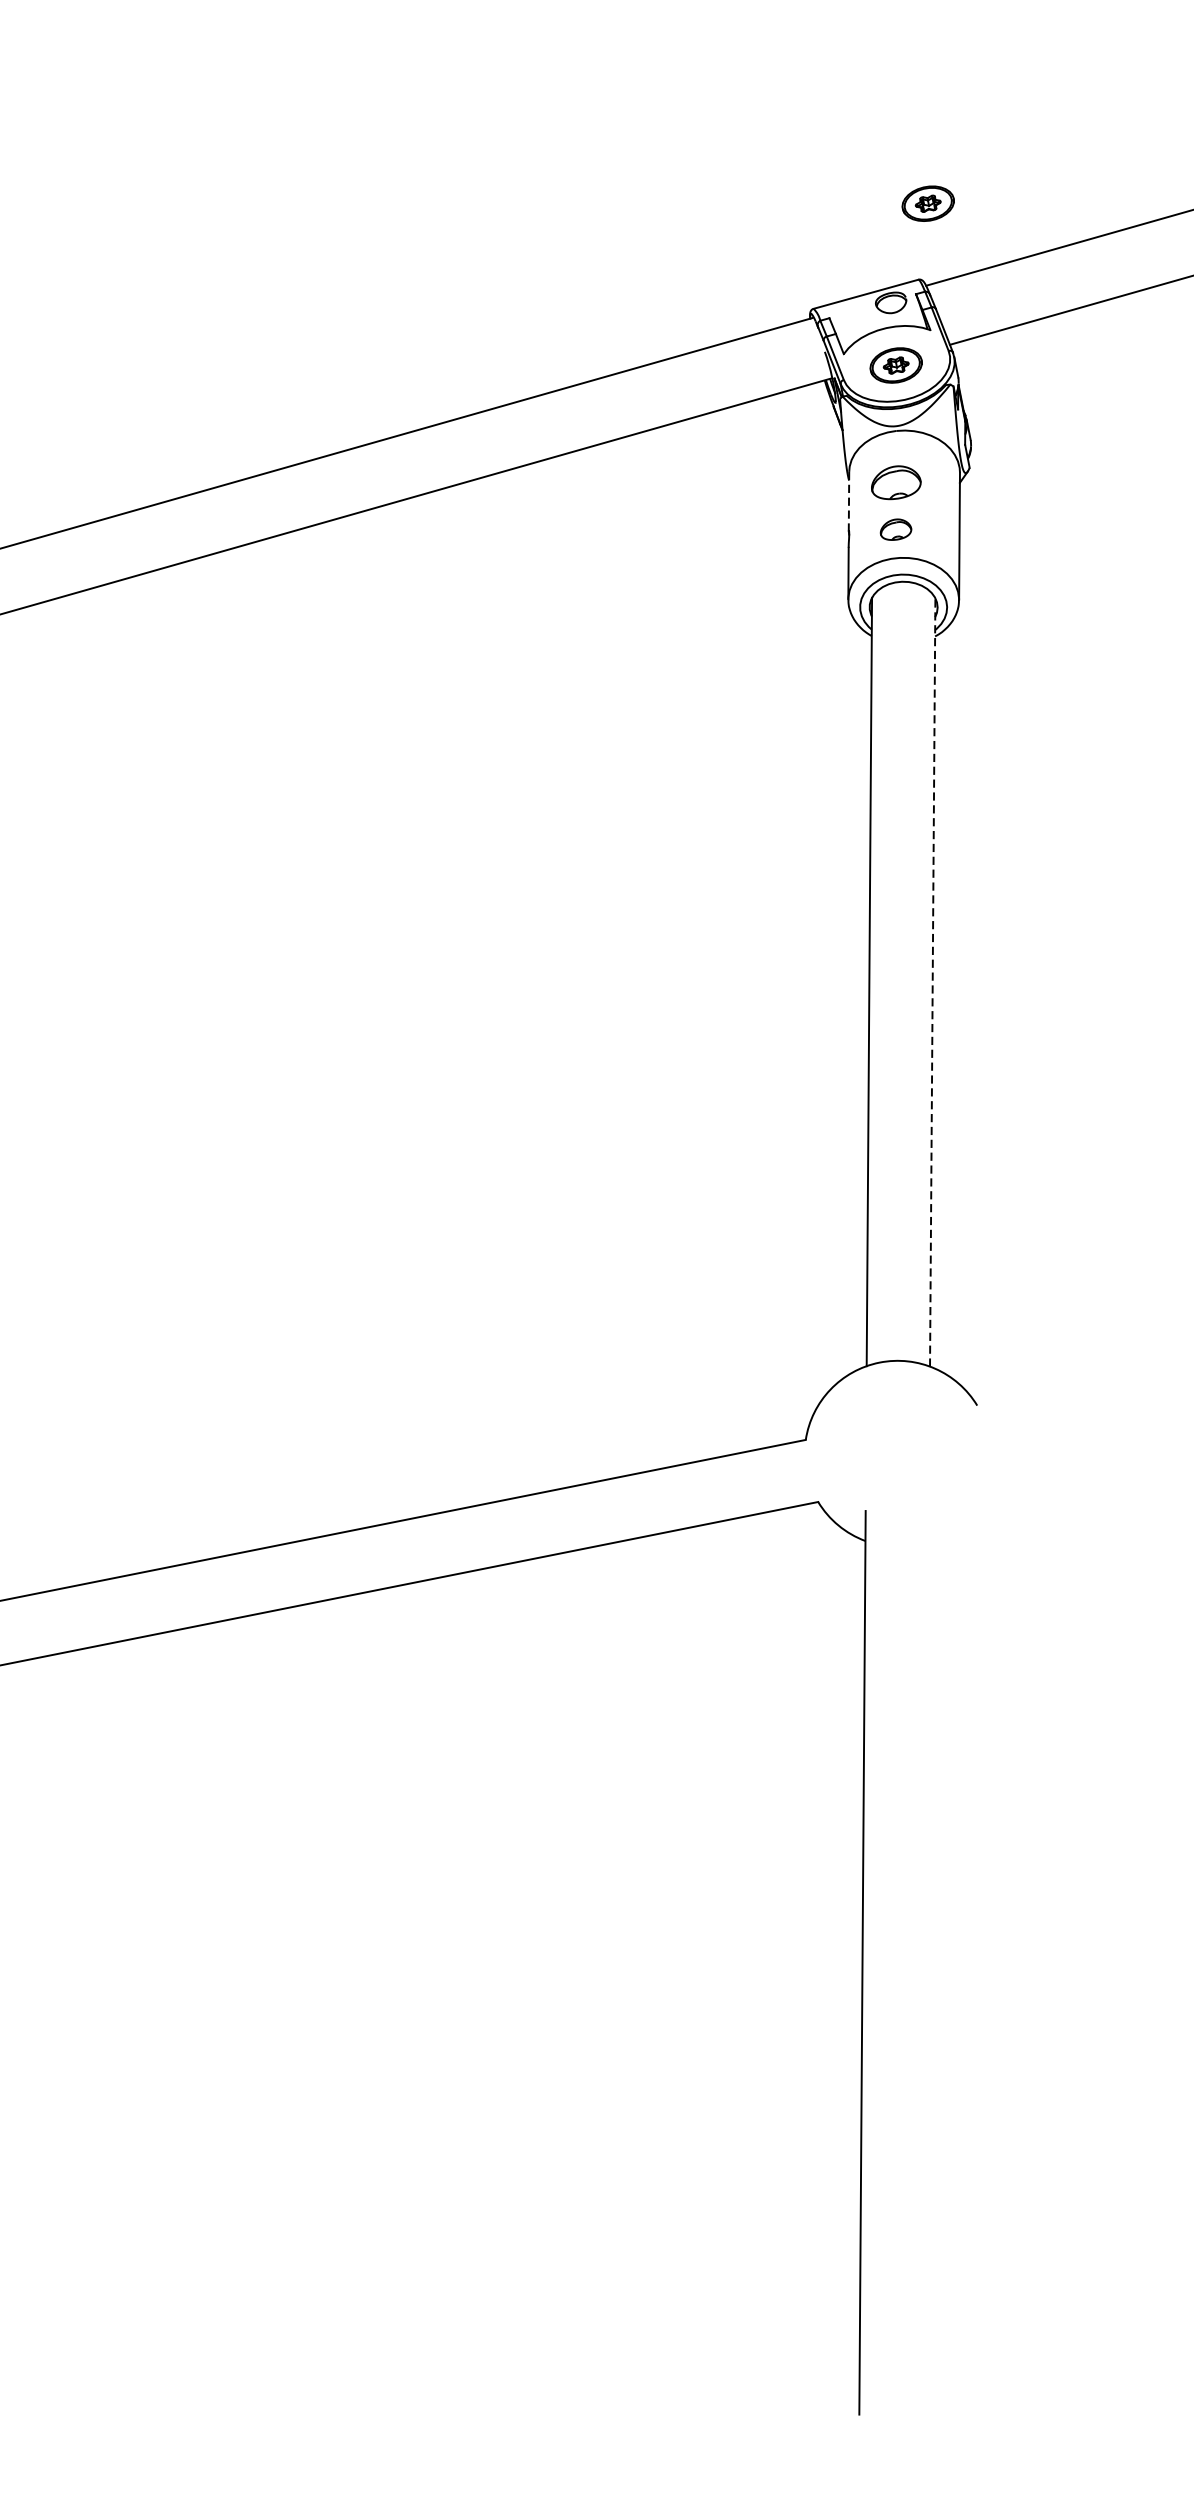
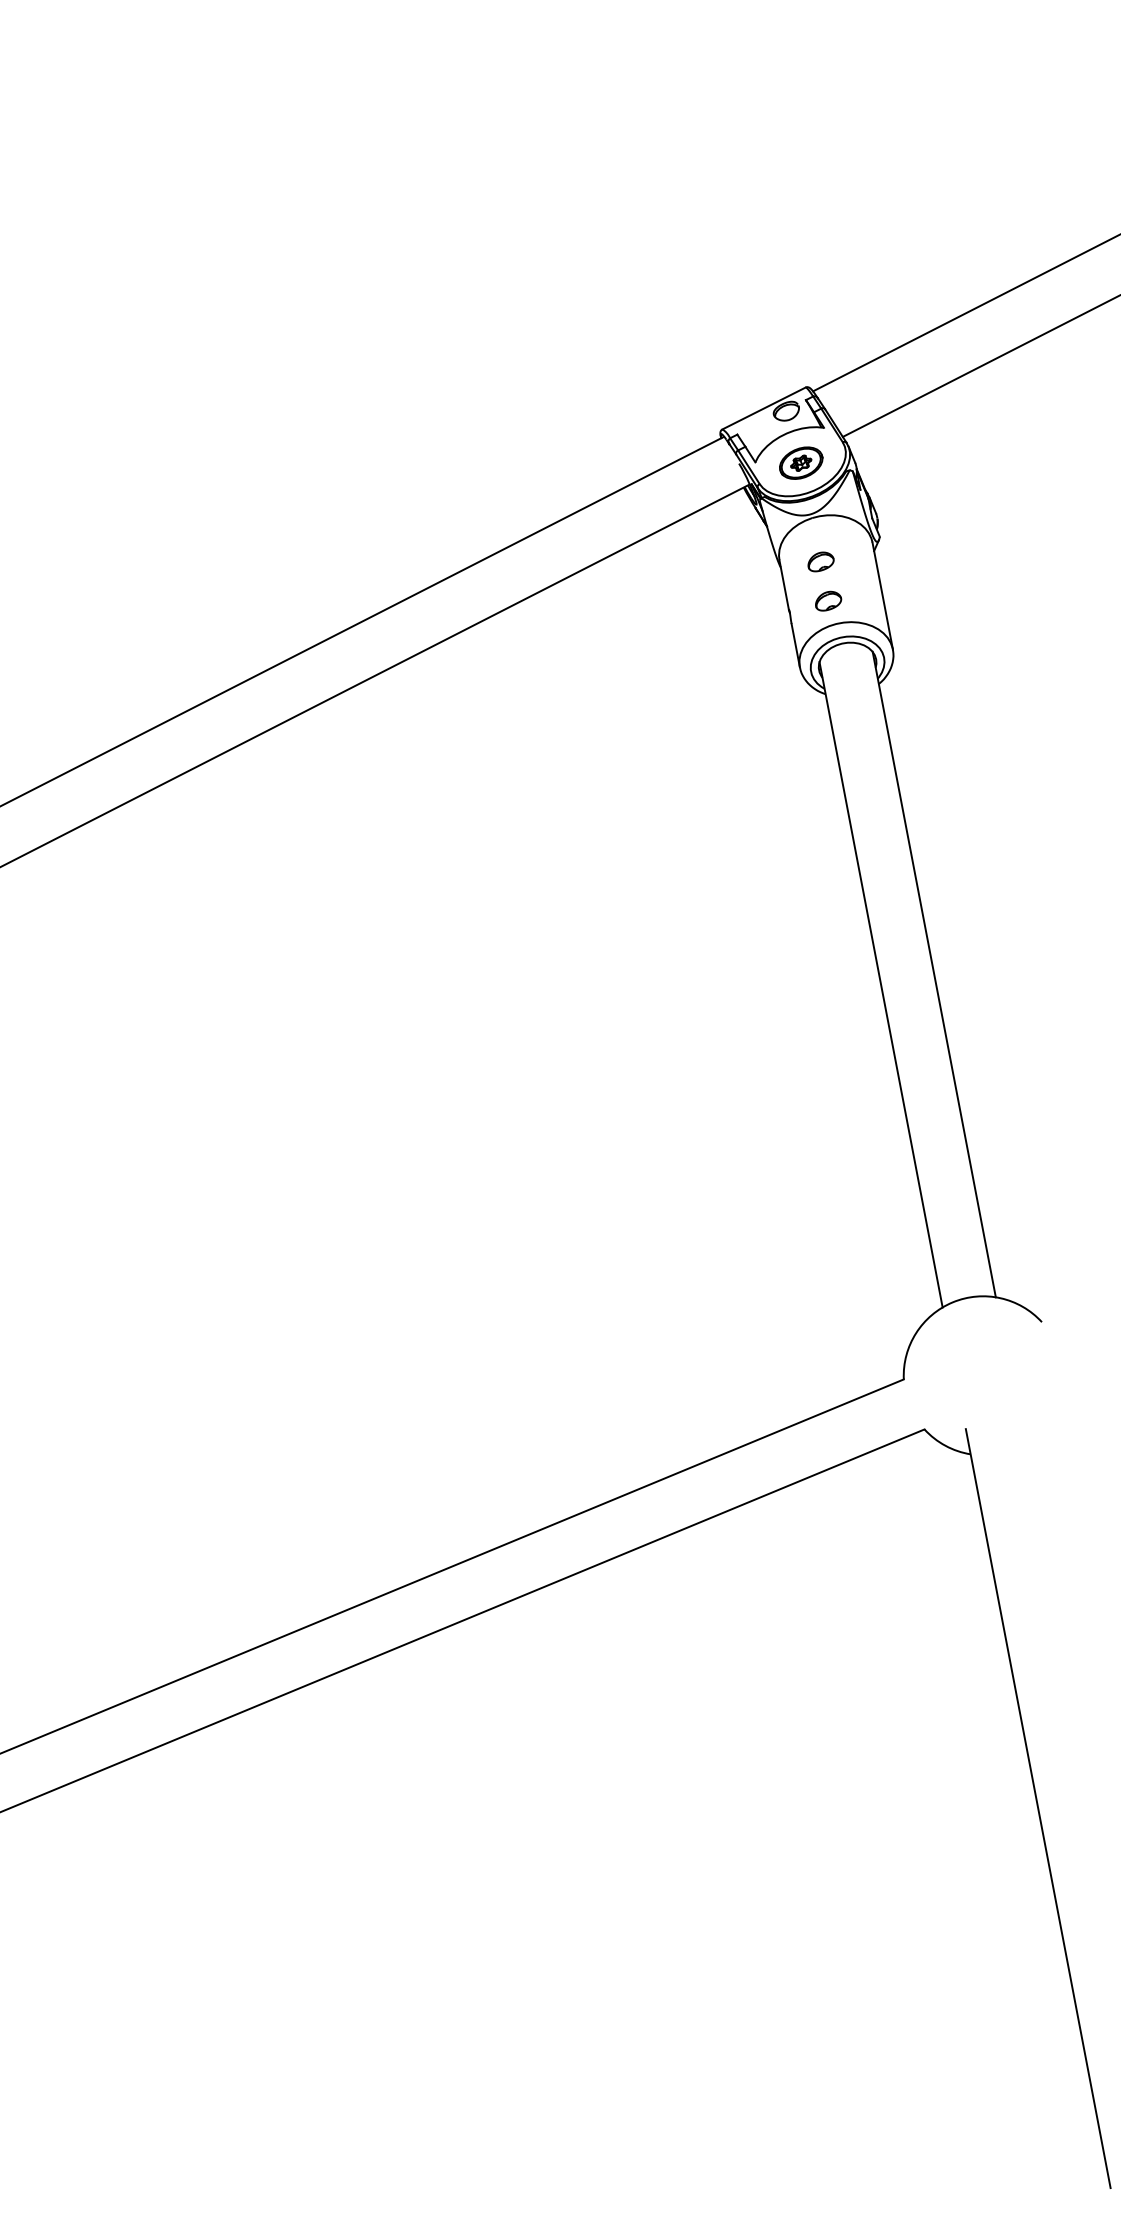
part: (928, 202) -> (801, 321), removed
part: (896, 482) -> (820, 561), size x0.62
line: (849, 501) -> (784, 585), dashed -> solid
line: (932, 982) -> (934, 974), dashed -> solid

